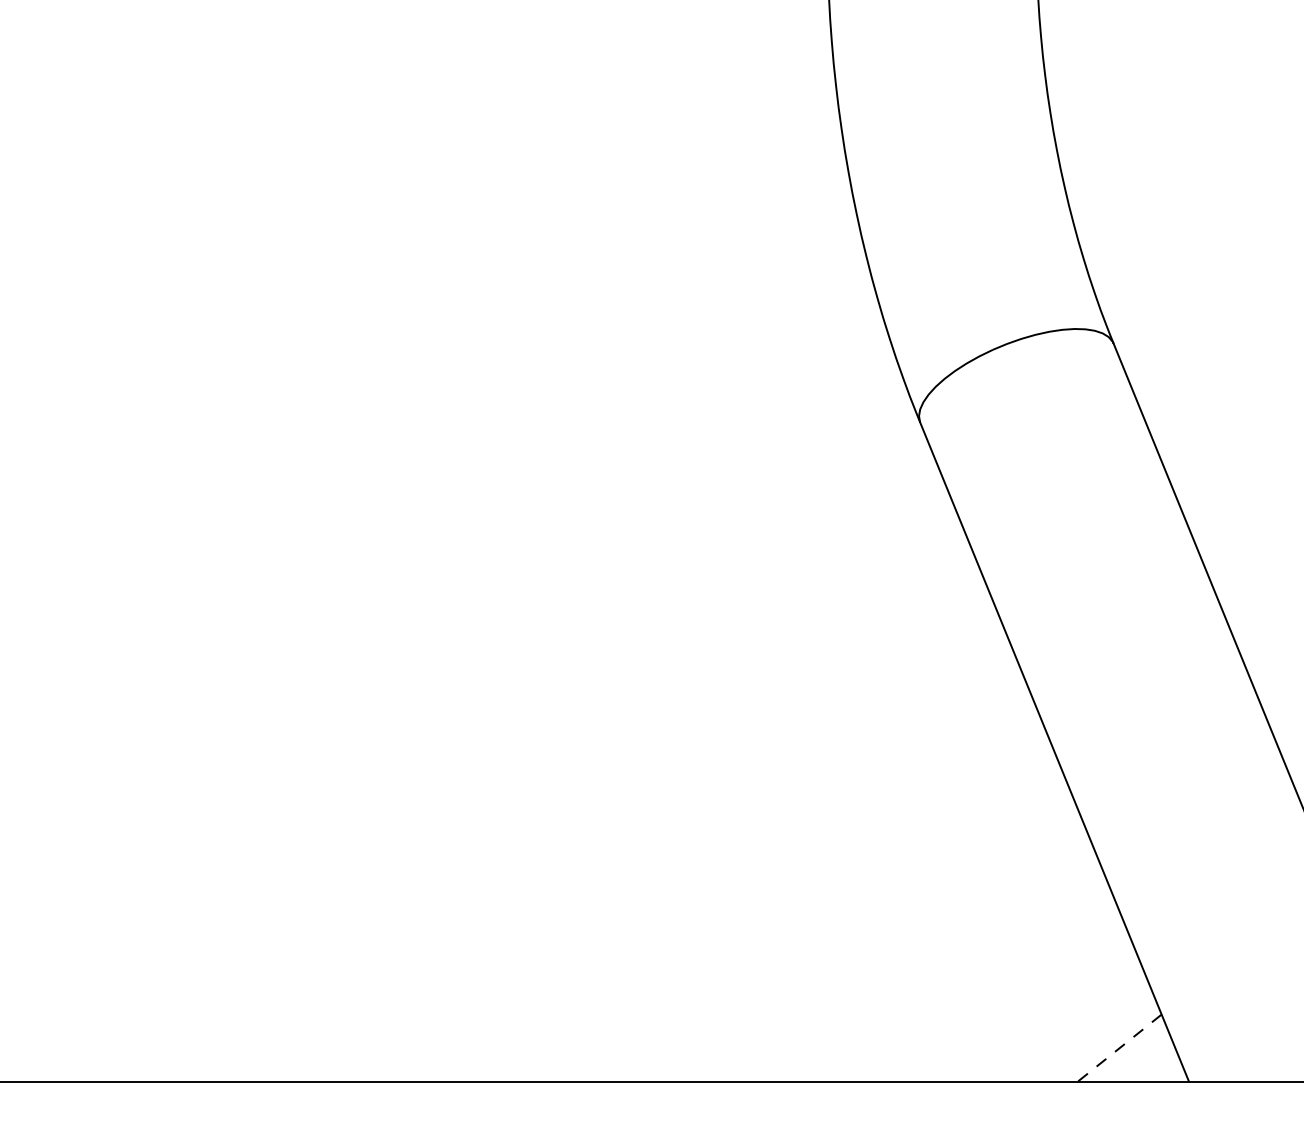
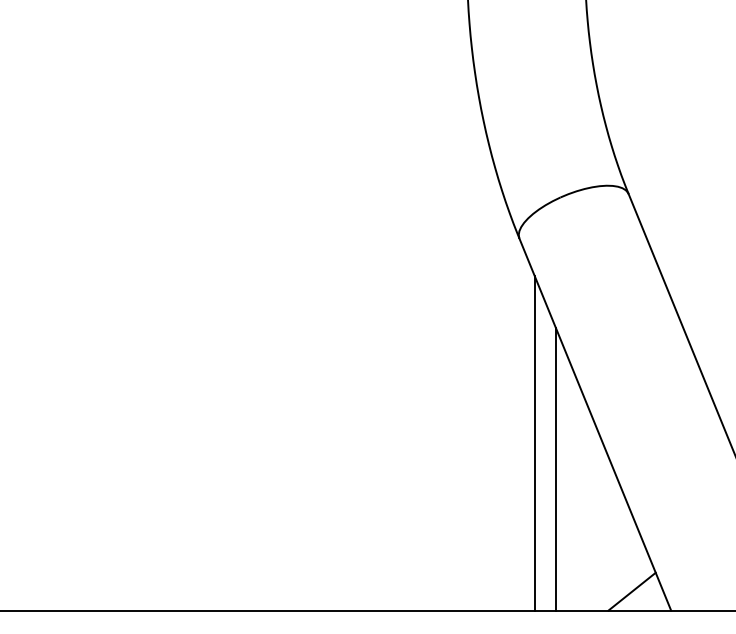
line: (946, 785) -> (534, 443), added
line: (984, 831) -> (555, 469), added
line: (1118, 1049) -> (631, 592), dashed -> solid

